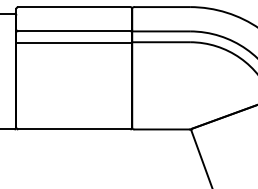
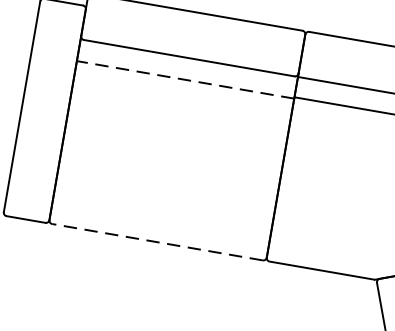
line: (74, 42) -> (186, 79), solid -> dashed
line: (73, 129) -> (155, 242), solid -> dashed

